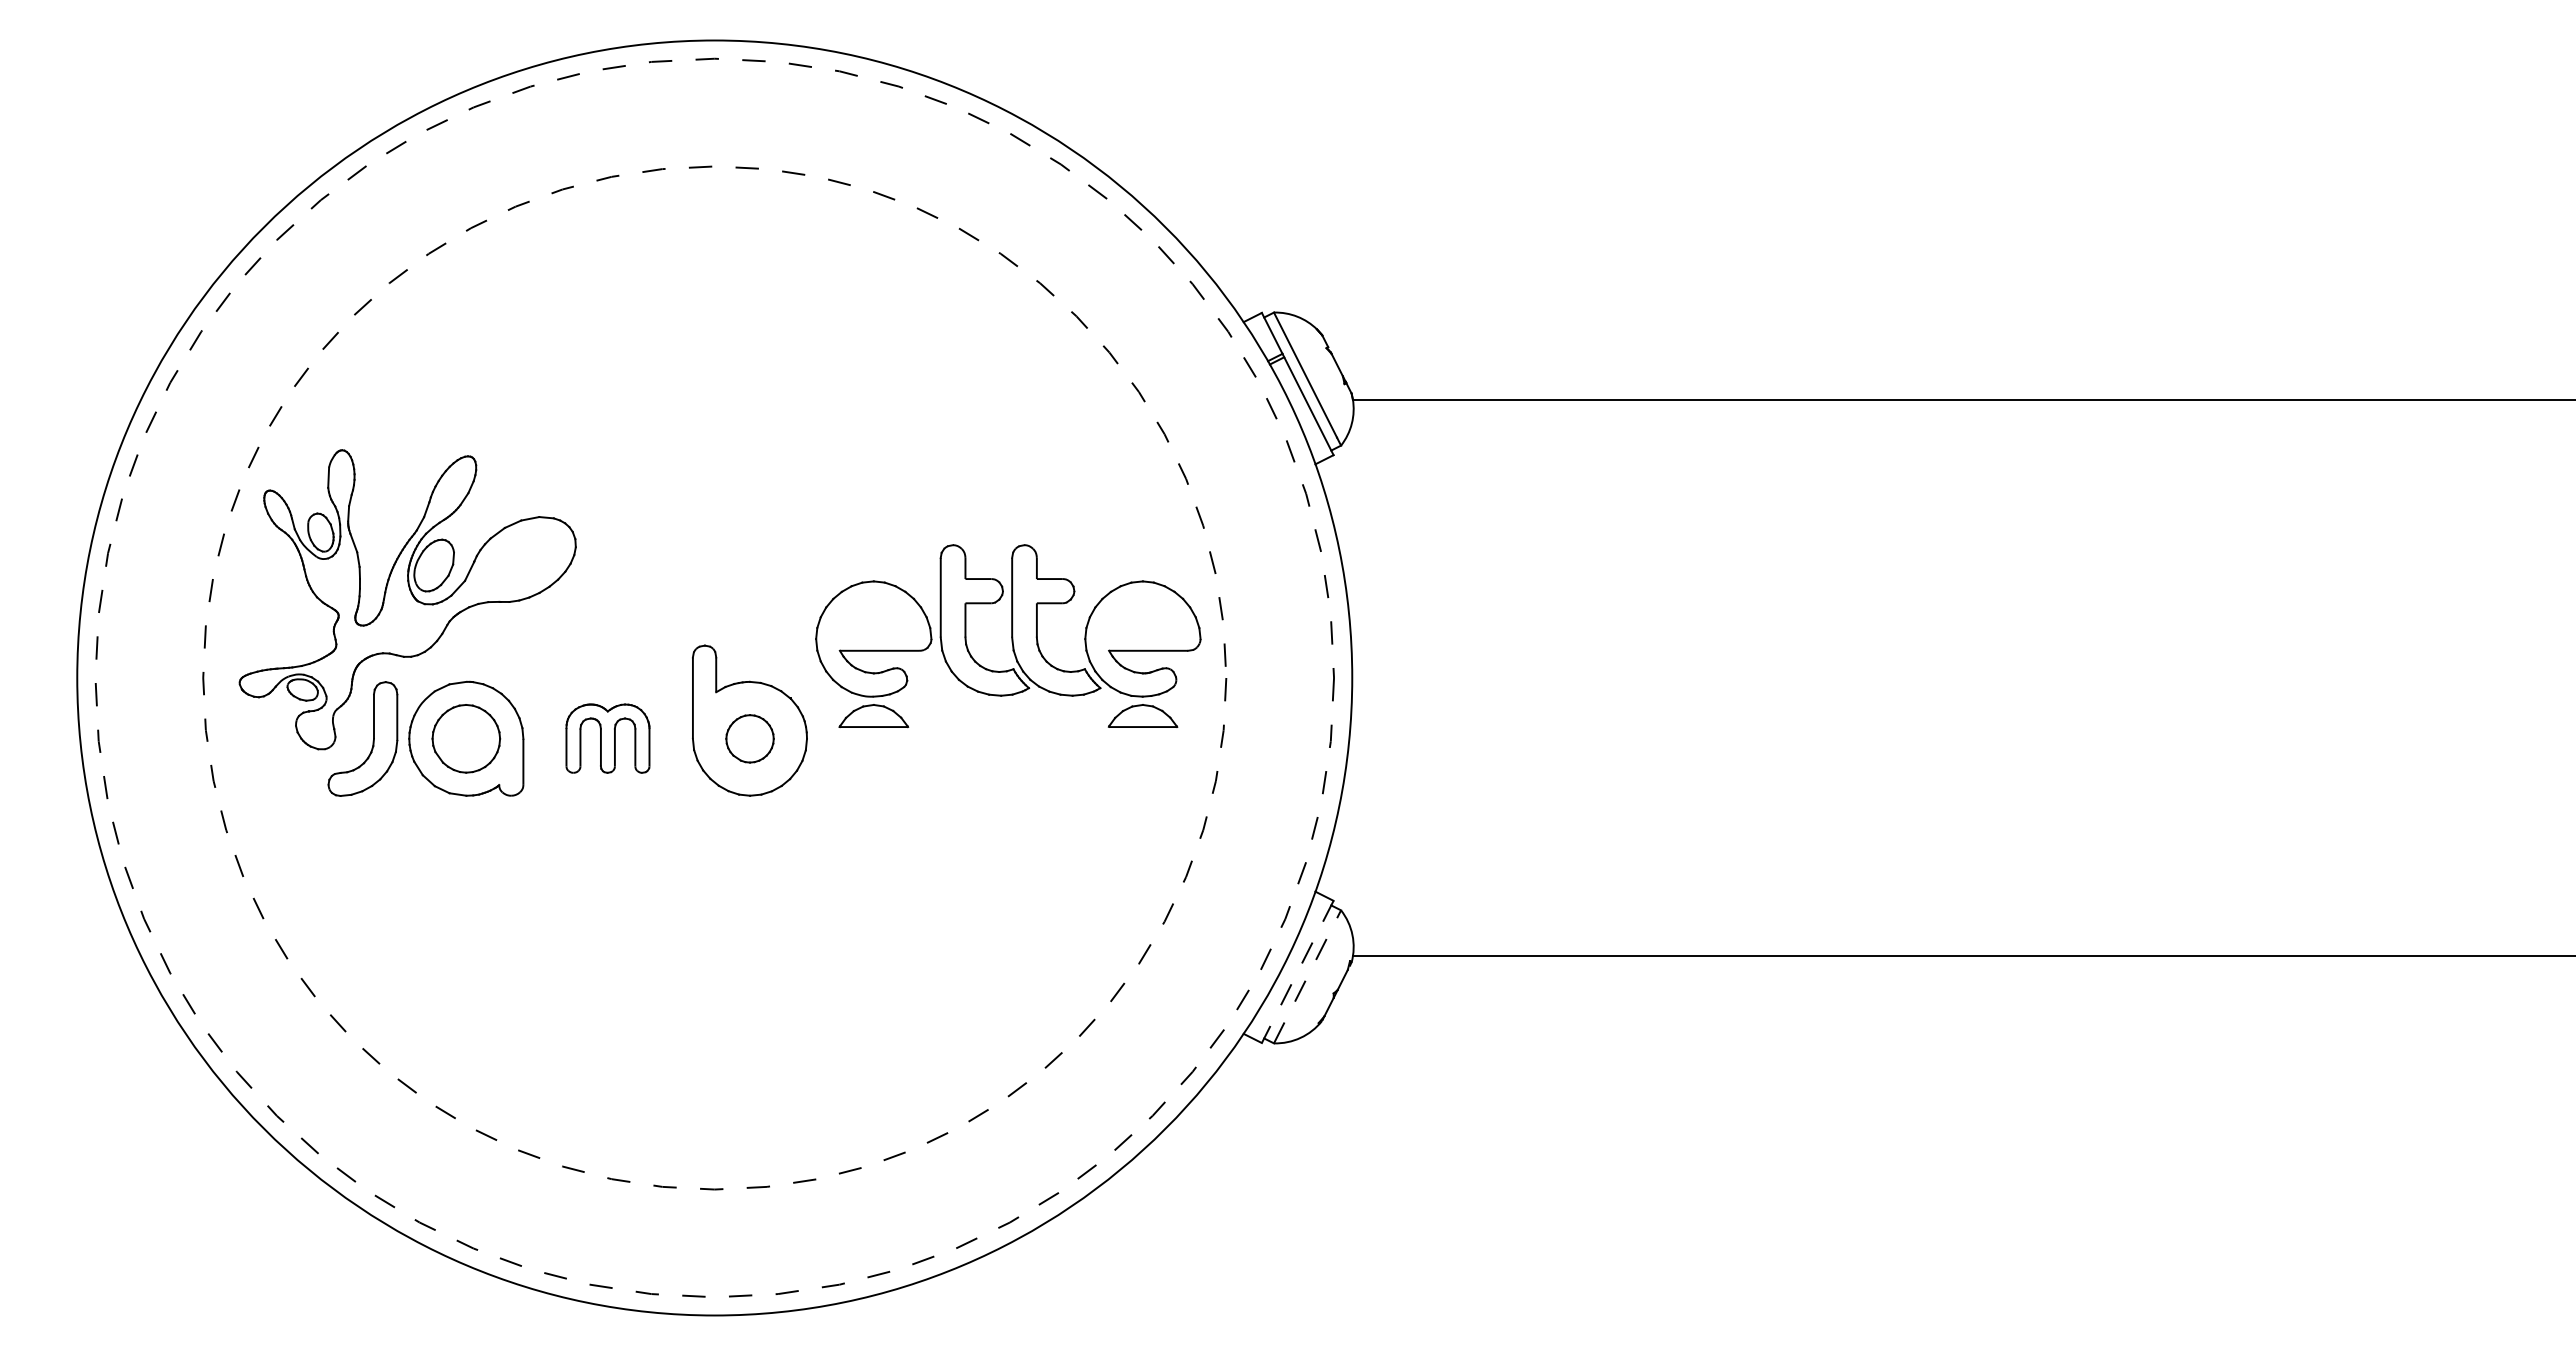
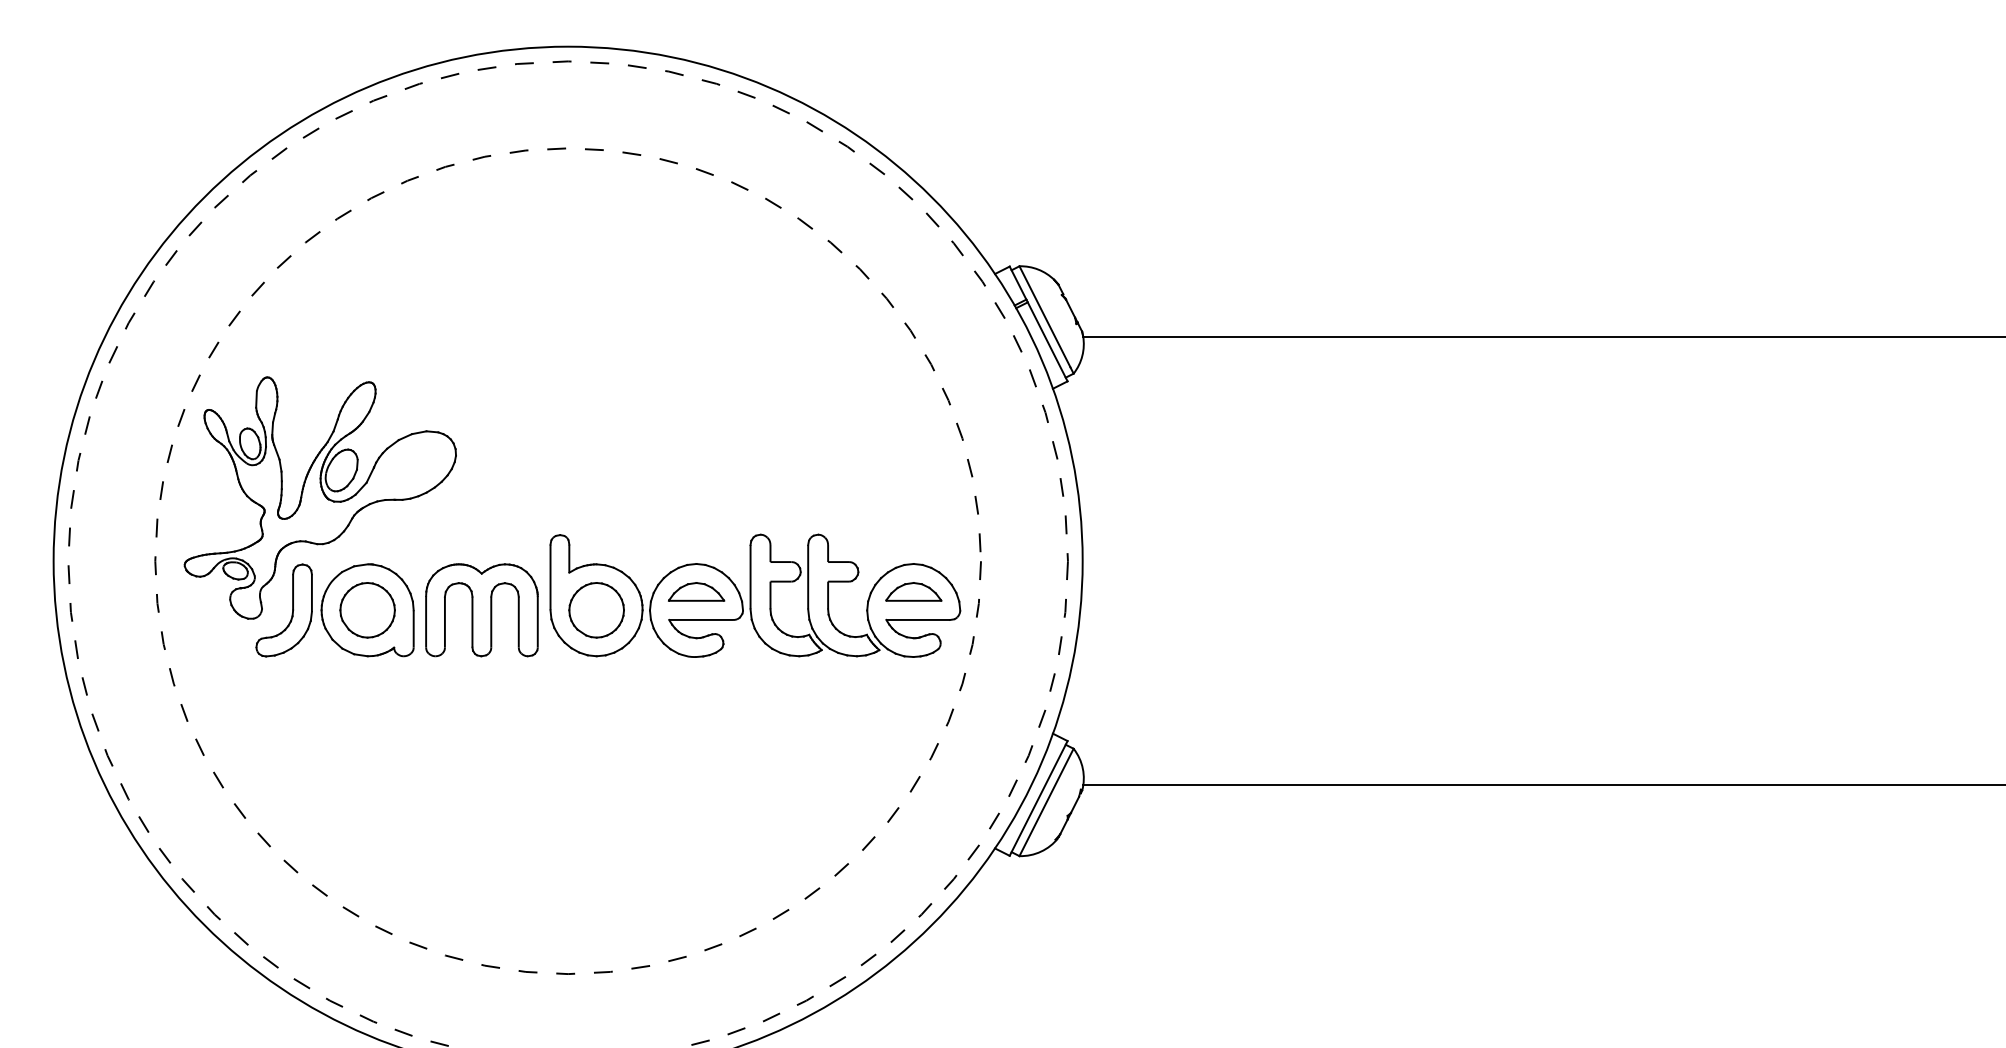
part: (1008, 620) -> (805, 595), moved
part: (607, 738) -> (481, 610), size x1.67
part: (749, 738) -> (596, 610), size x1.43
line: (1297, 971) -> (1038, 798), dashed -> solid
line: (1307, 976) -> (1046, 802), dashed -> solid

